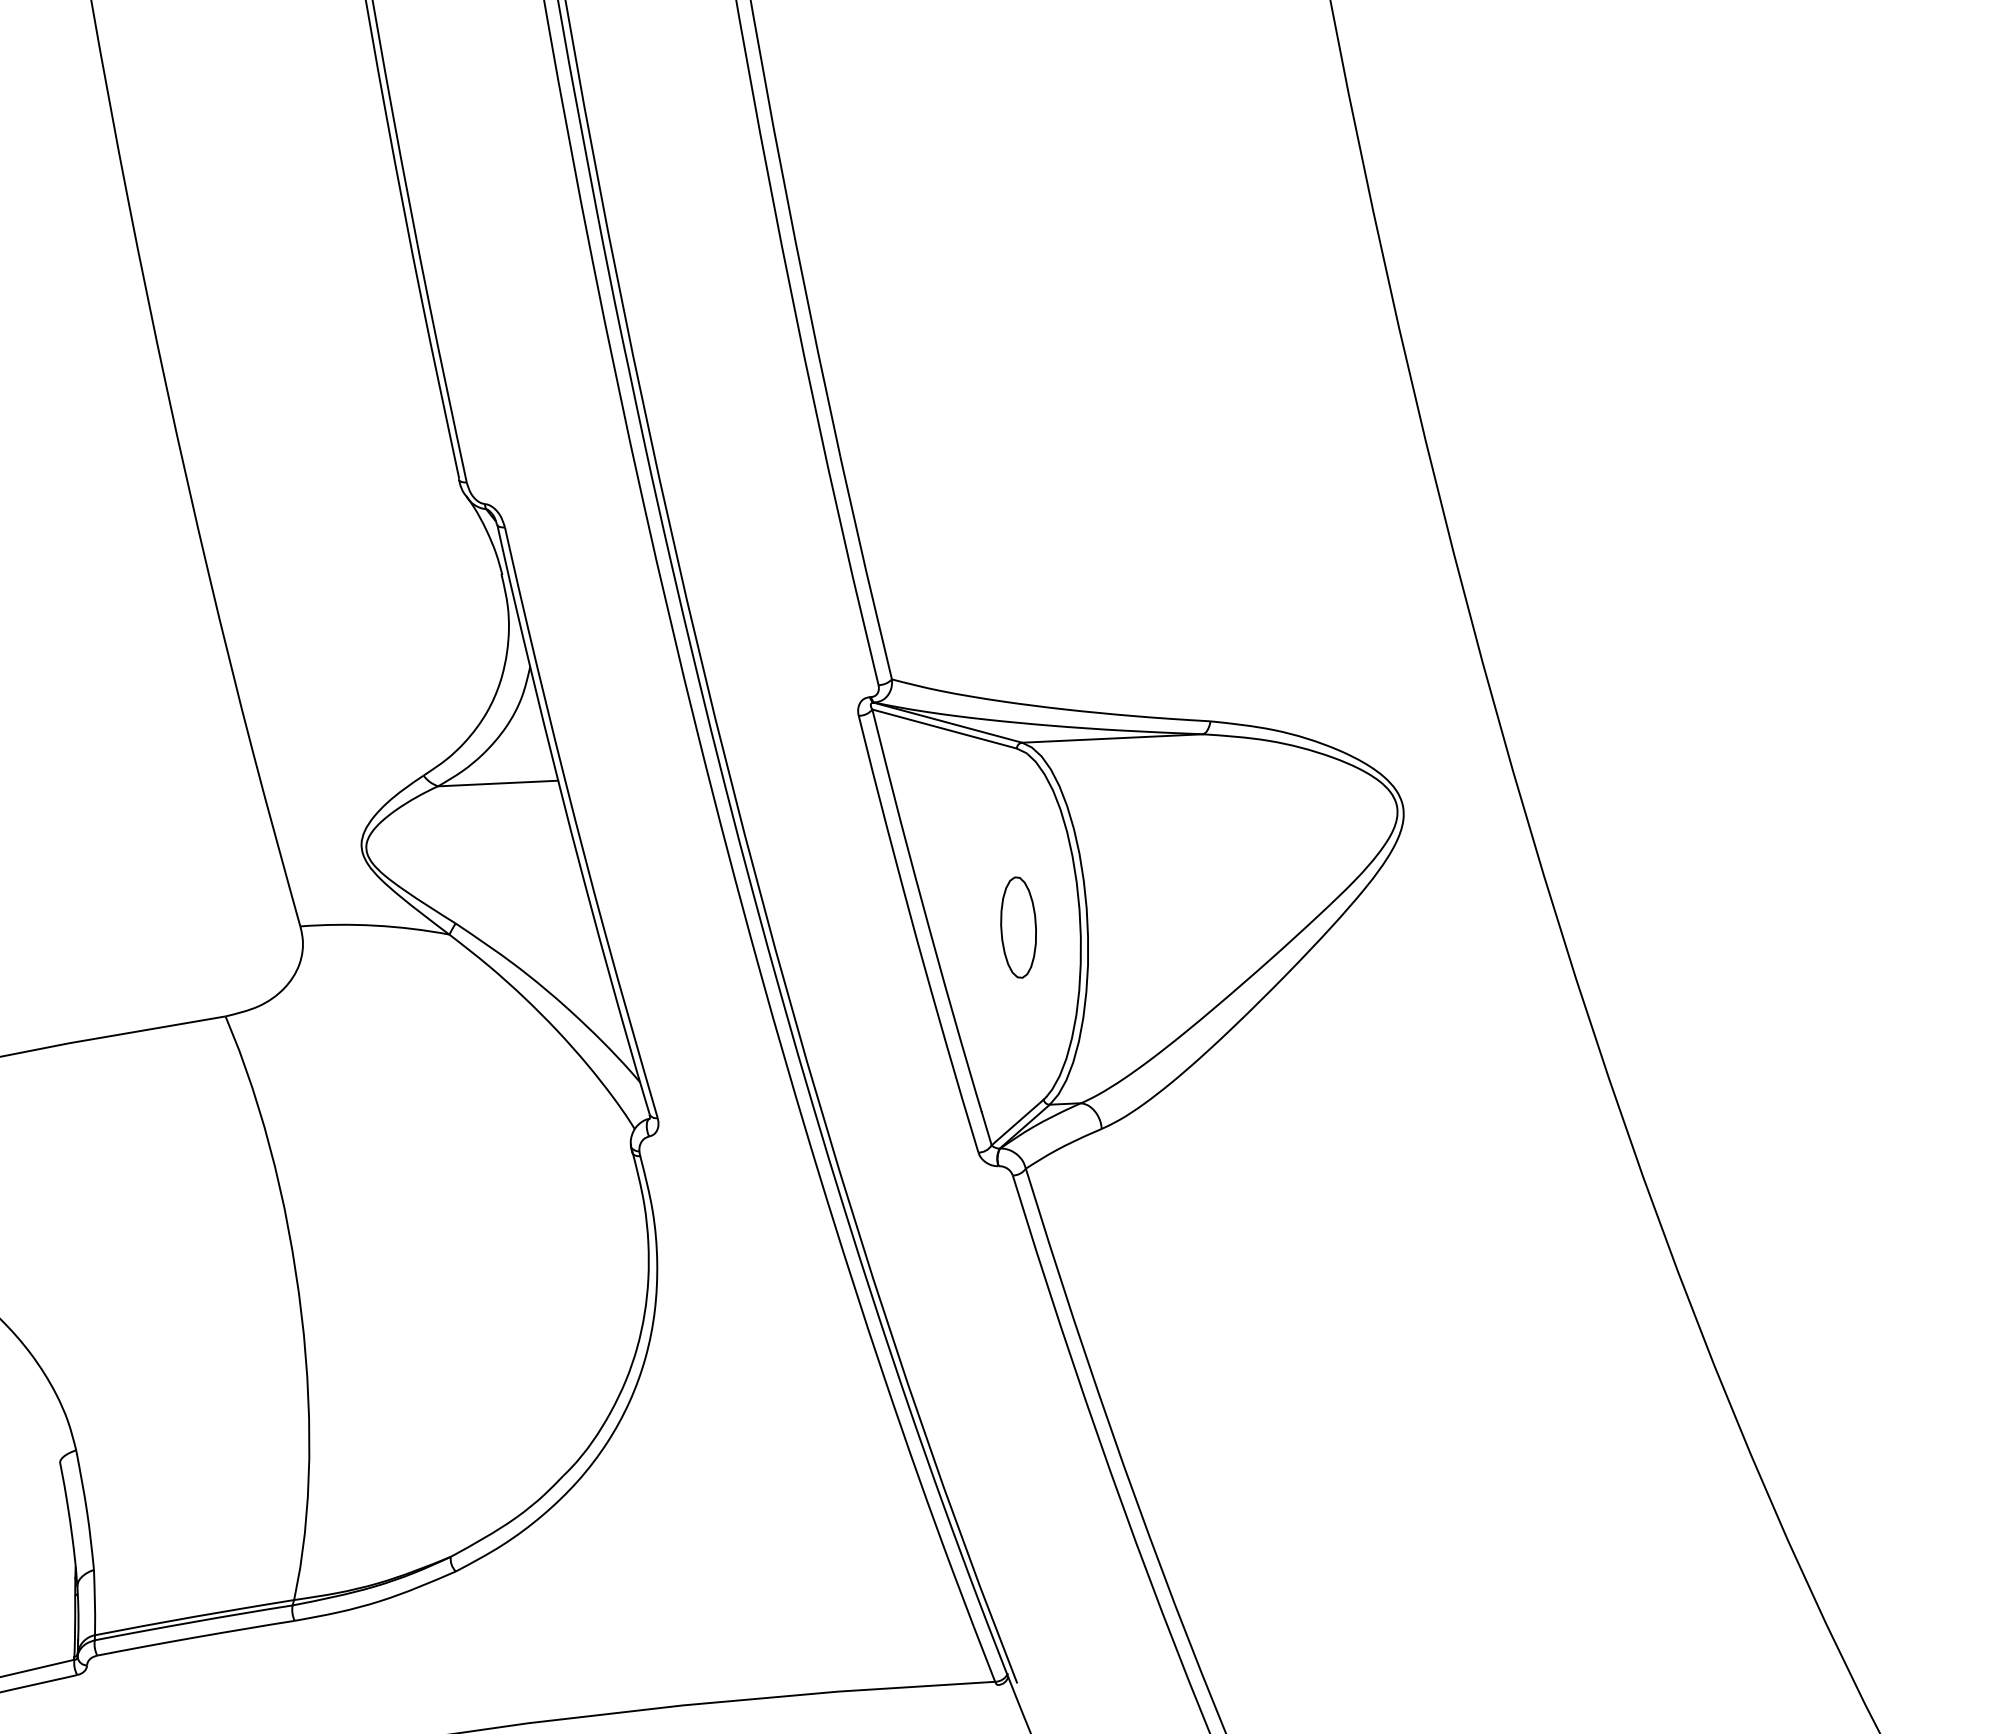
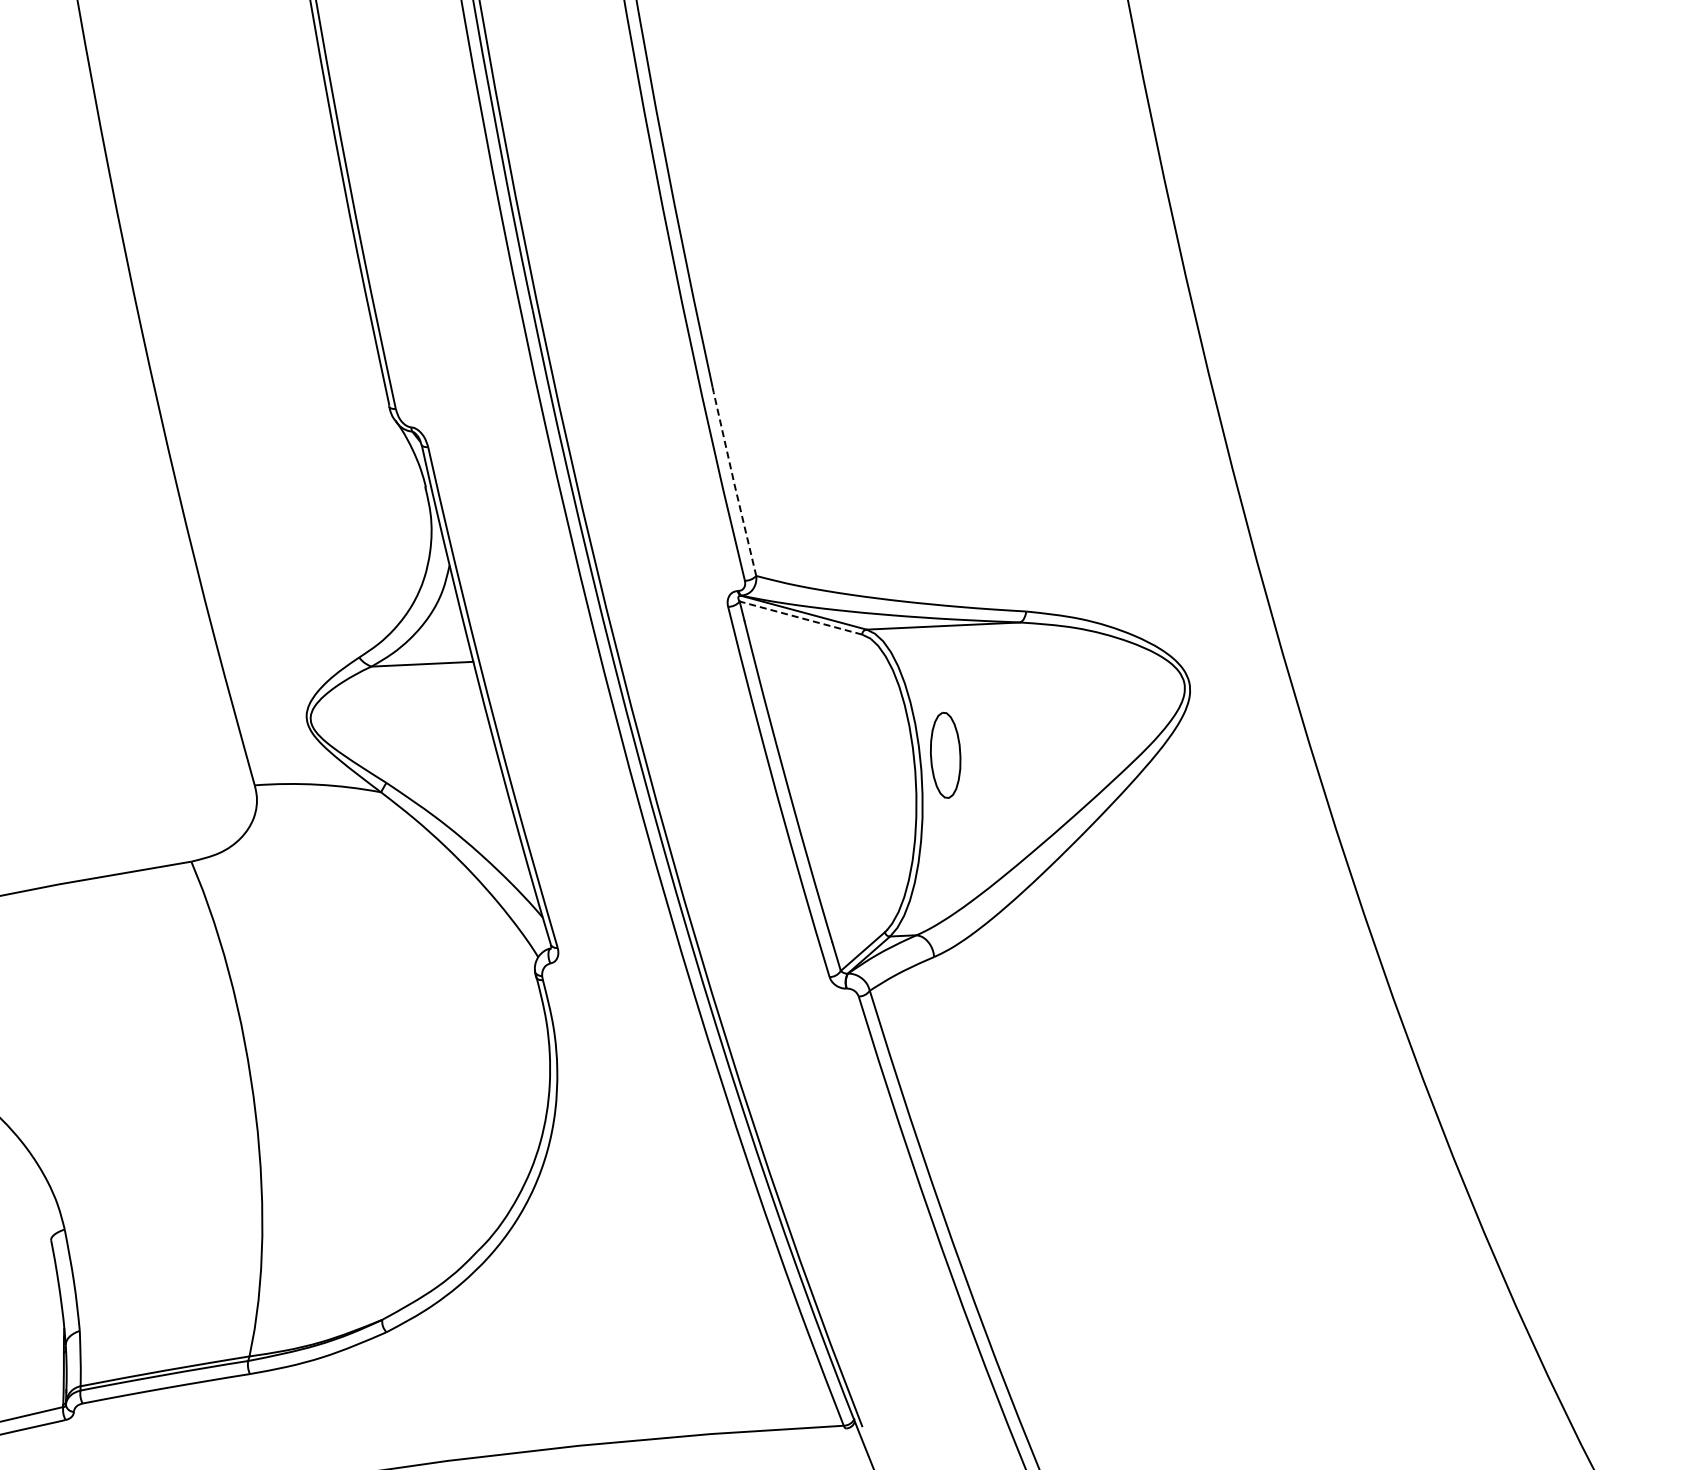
line: (865, 569) -> (733, 482), solid -> dashed
line: (944, 728) -> (800, 617), solid -> dashed
part: (1018, 927) -> (945, 755), moved

